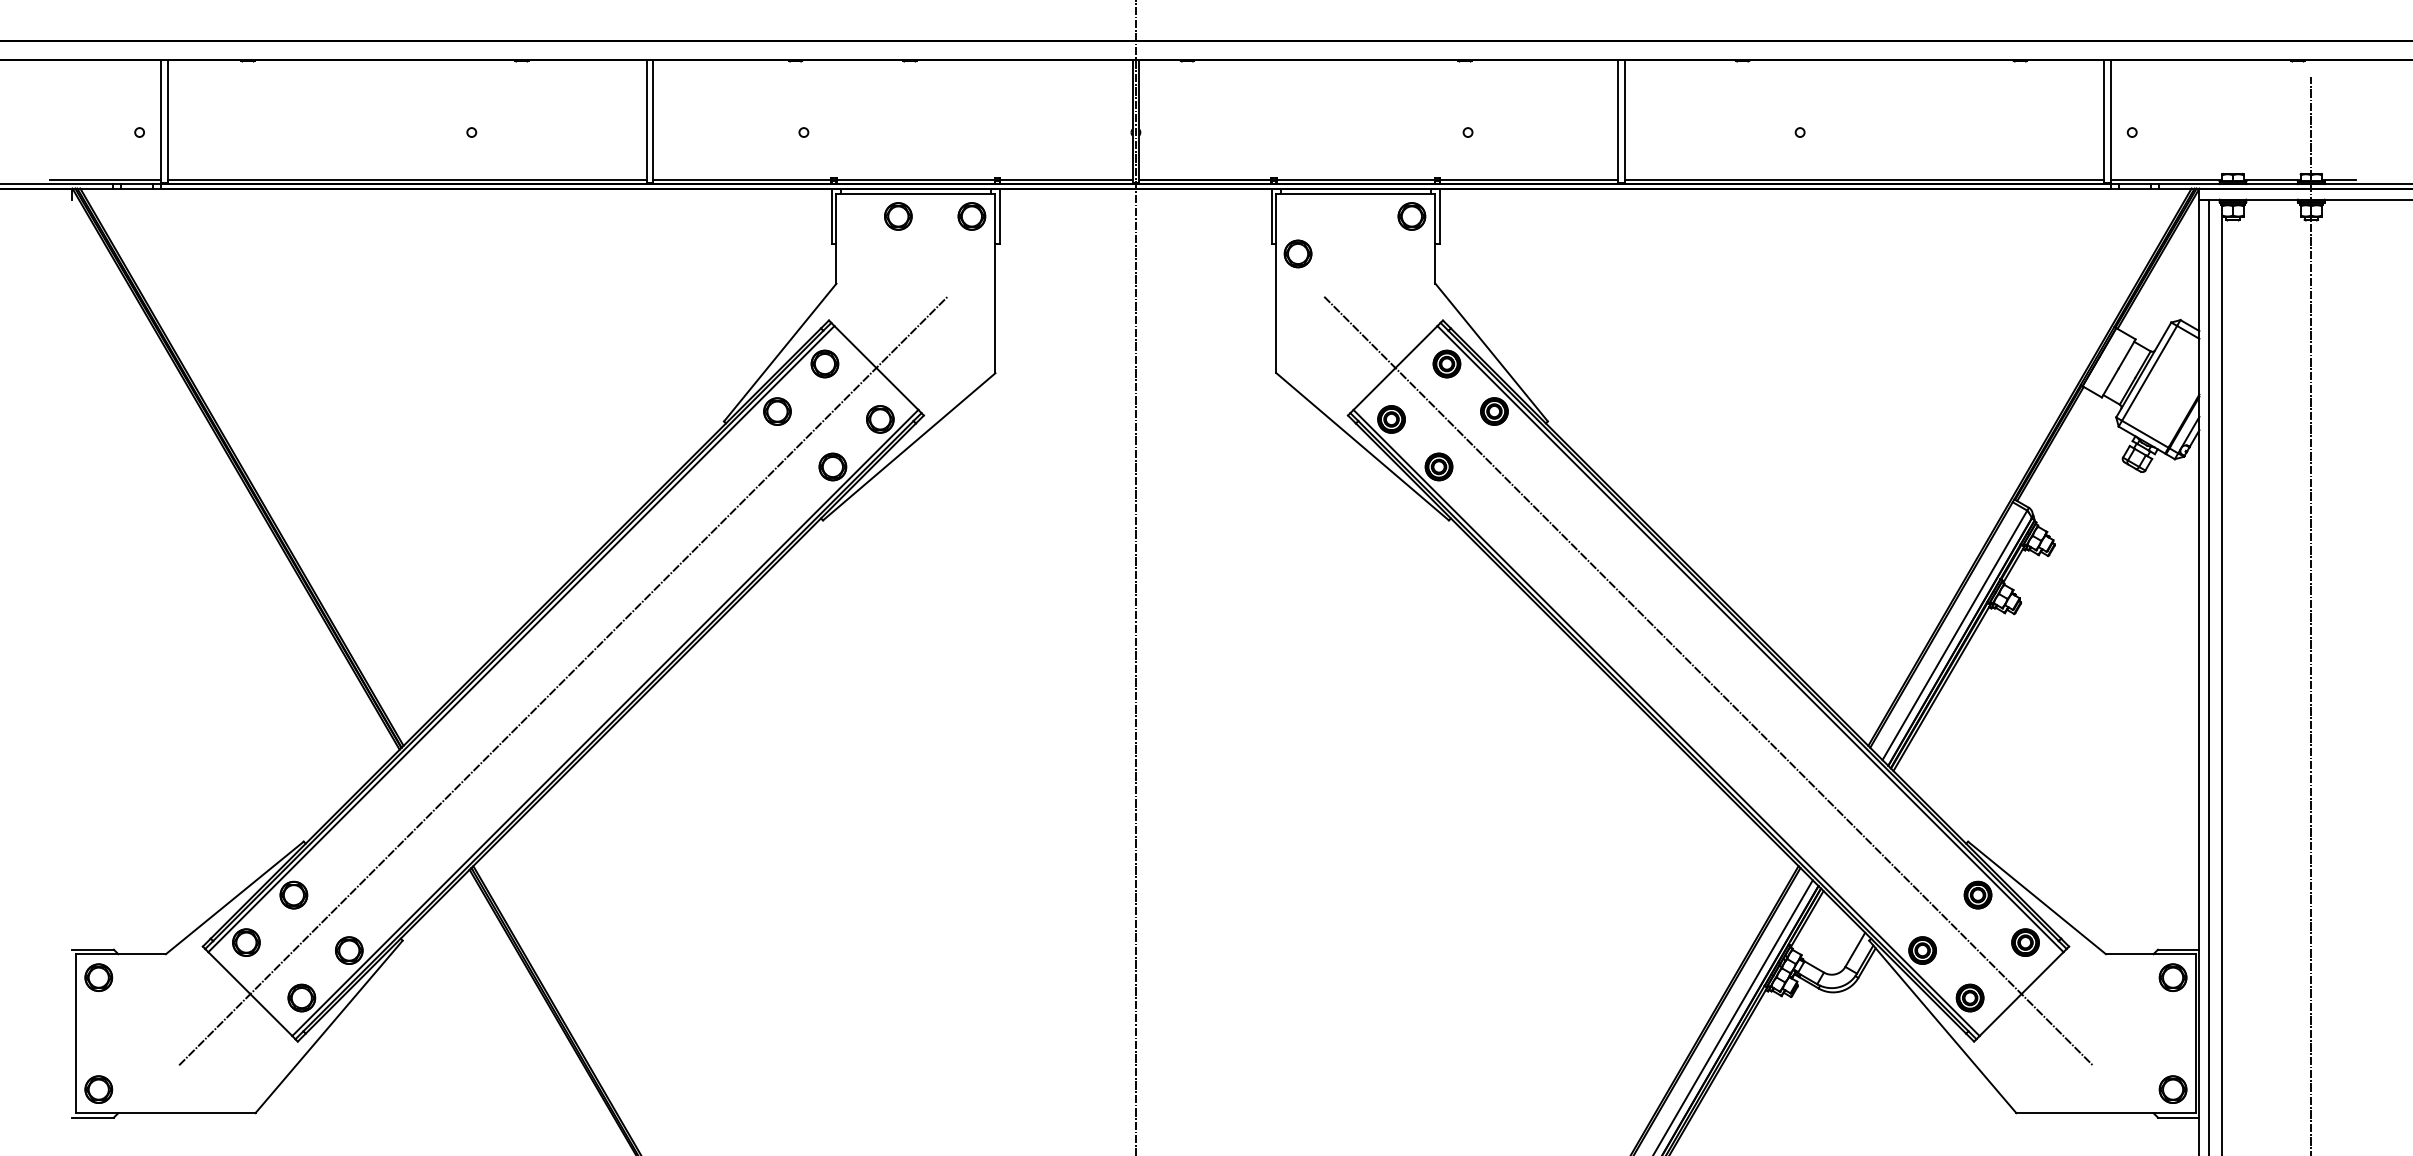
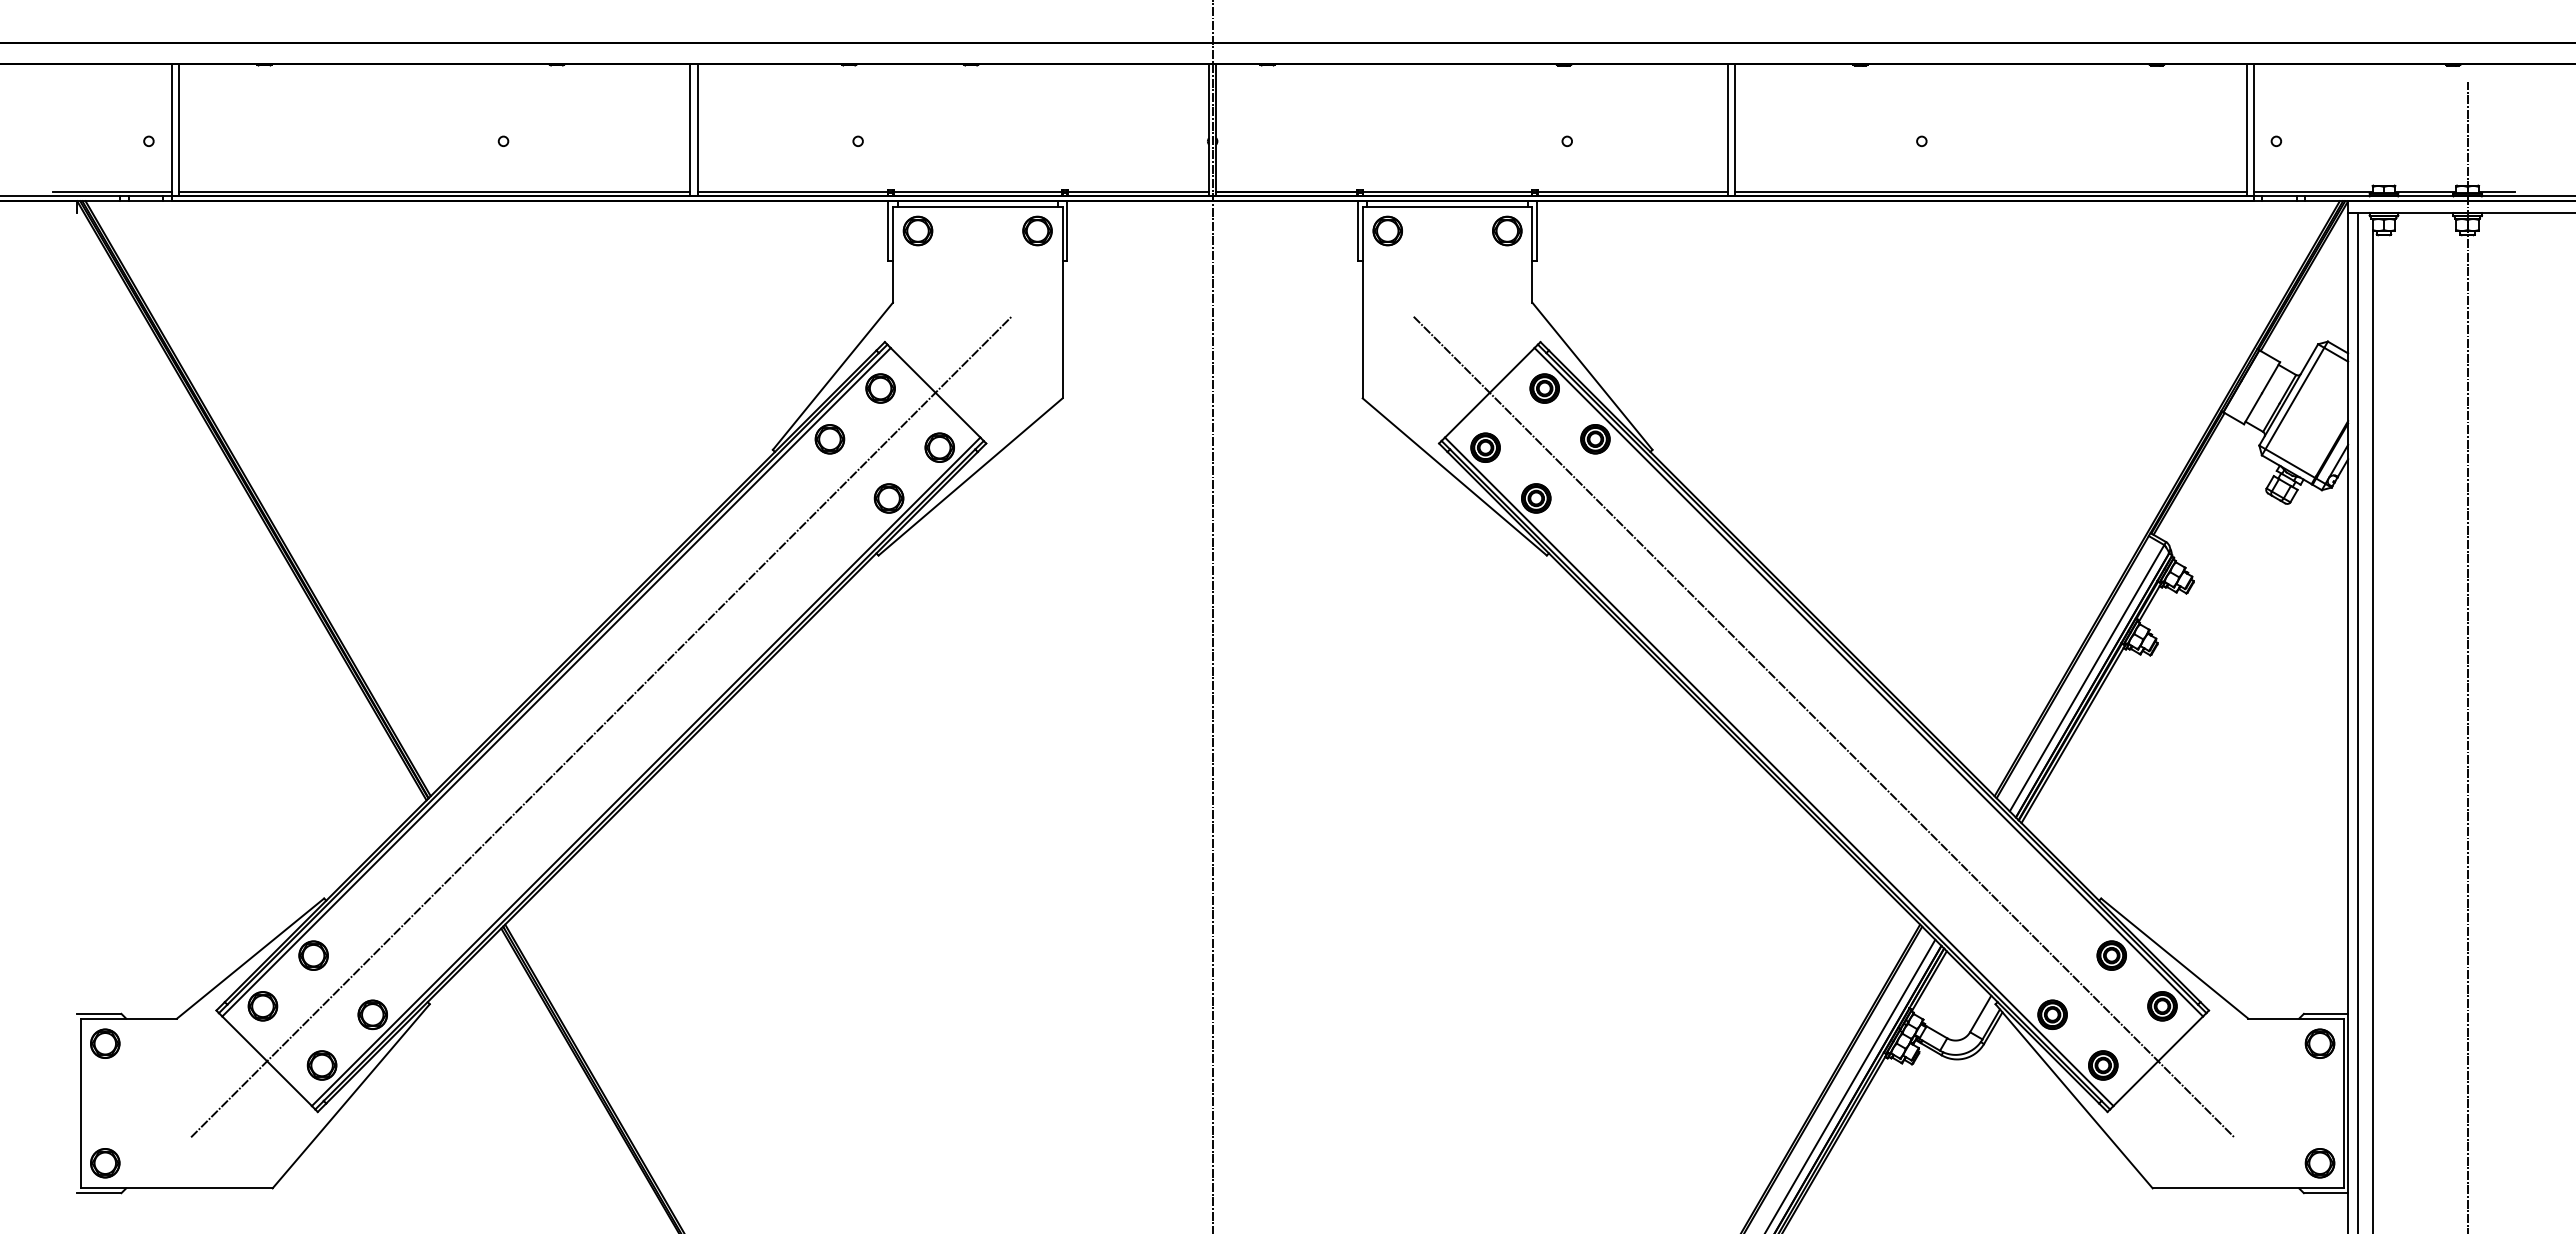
part: (897, 216) -> (917, 230), moved
part: (1297, 253) -> (1387, 230), moved

